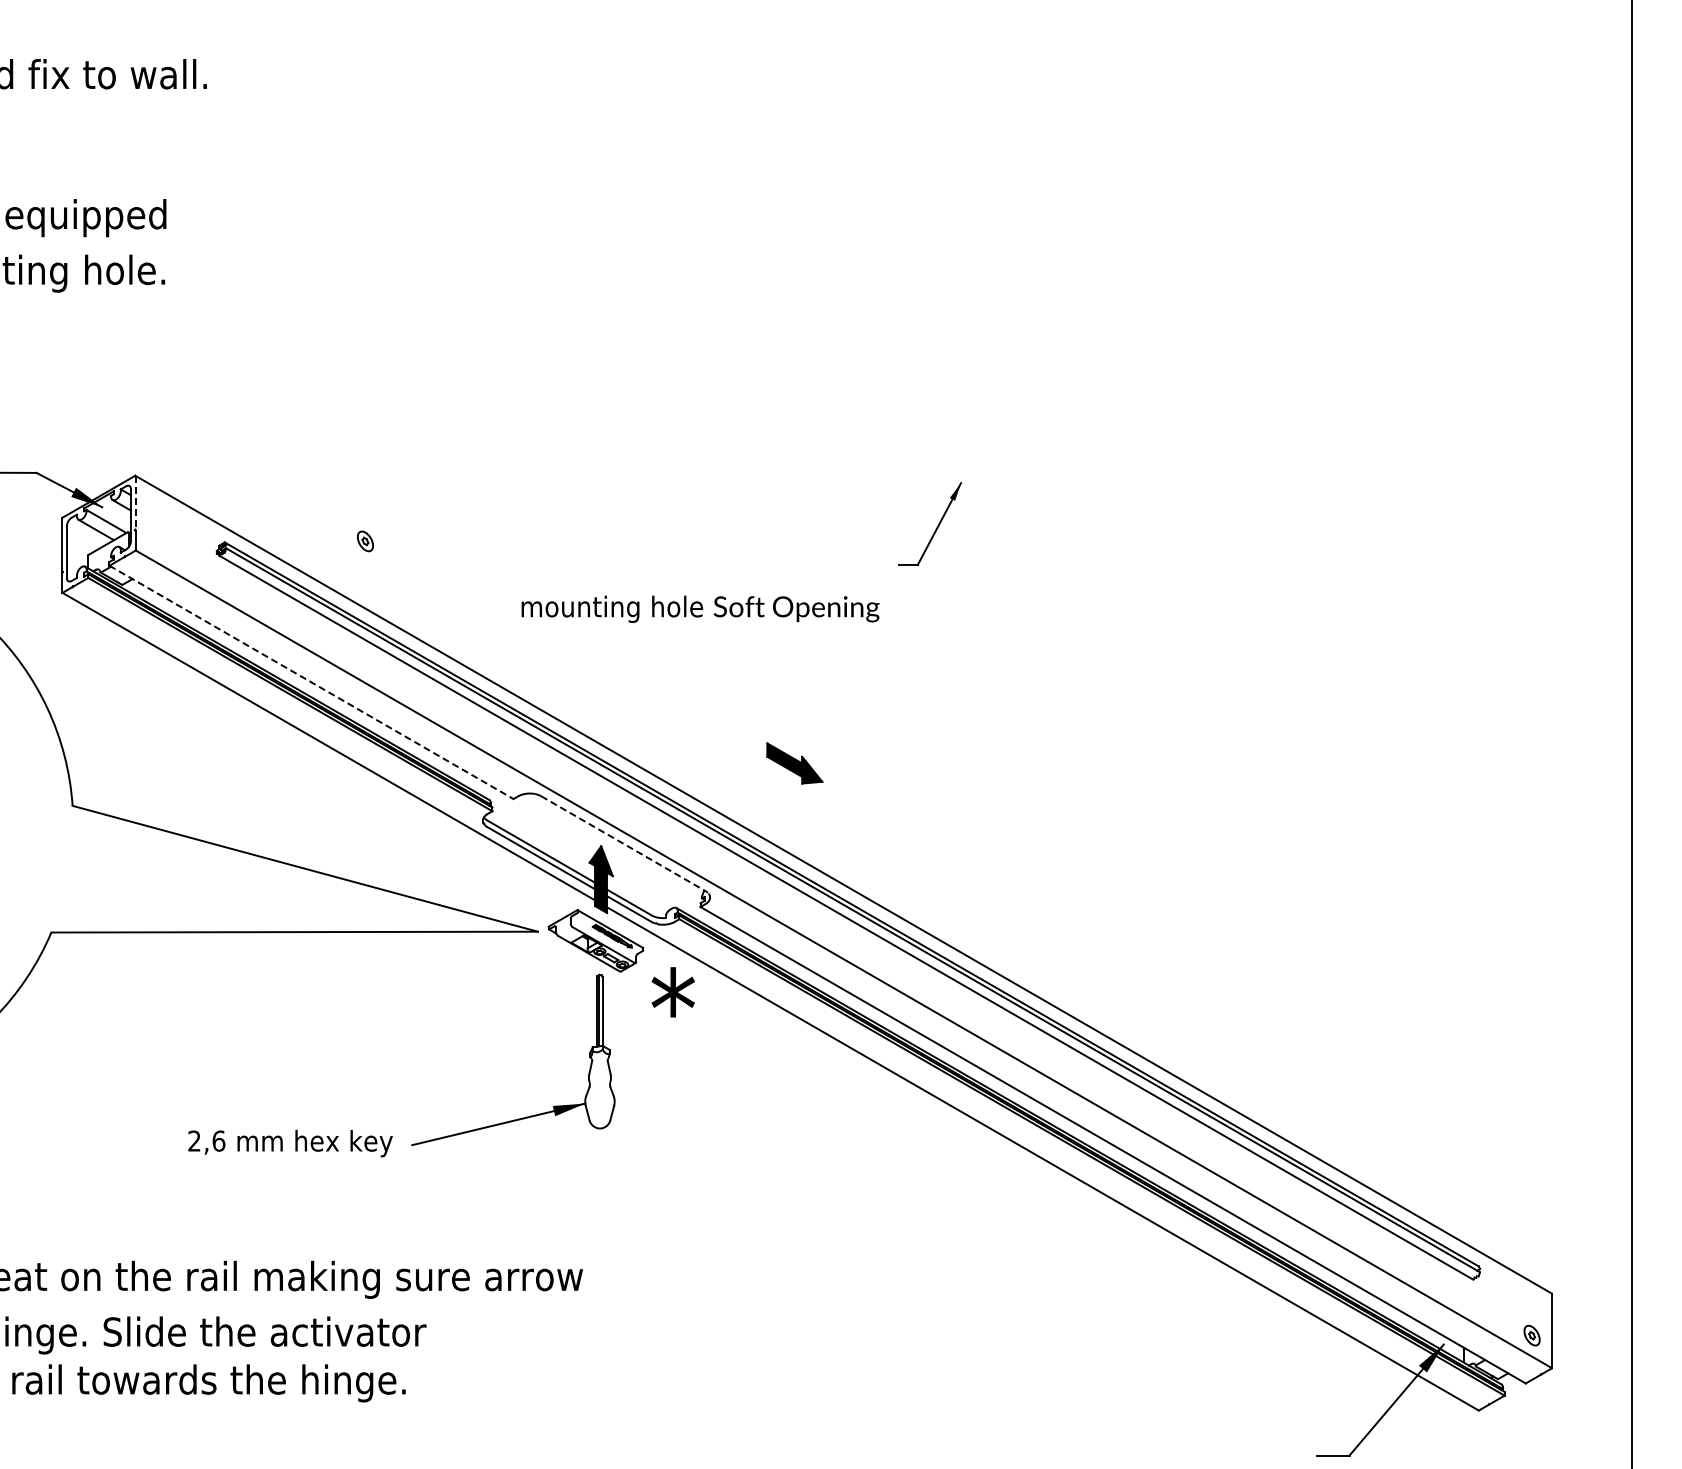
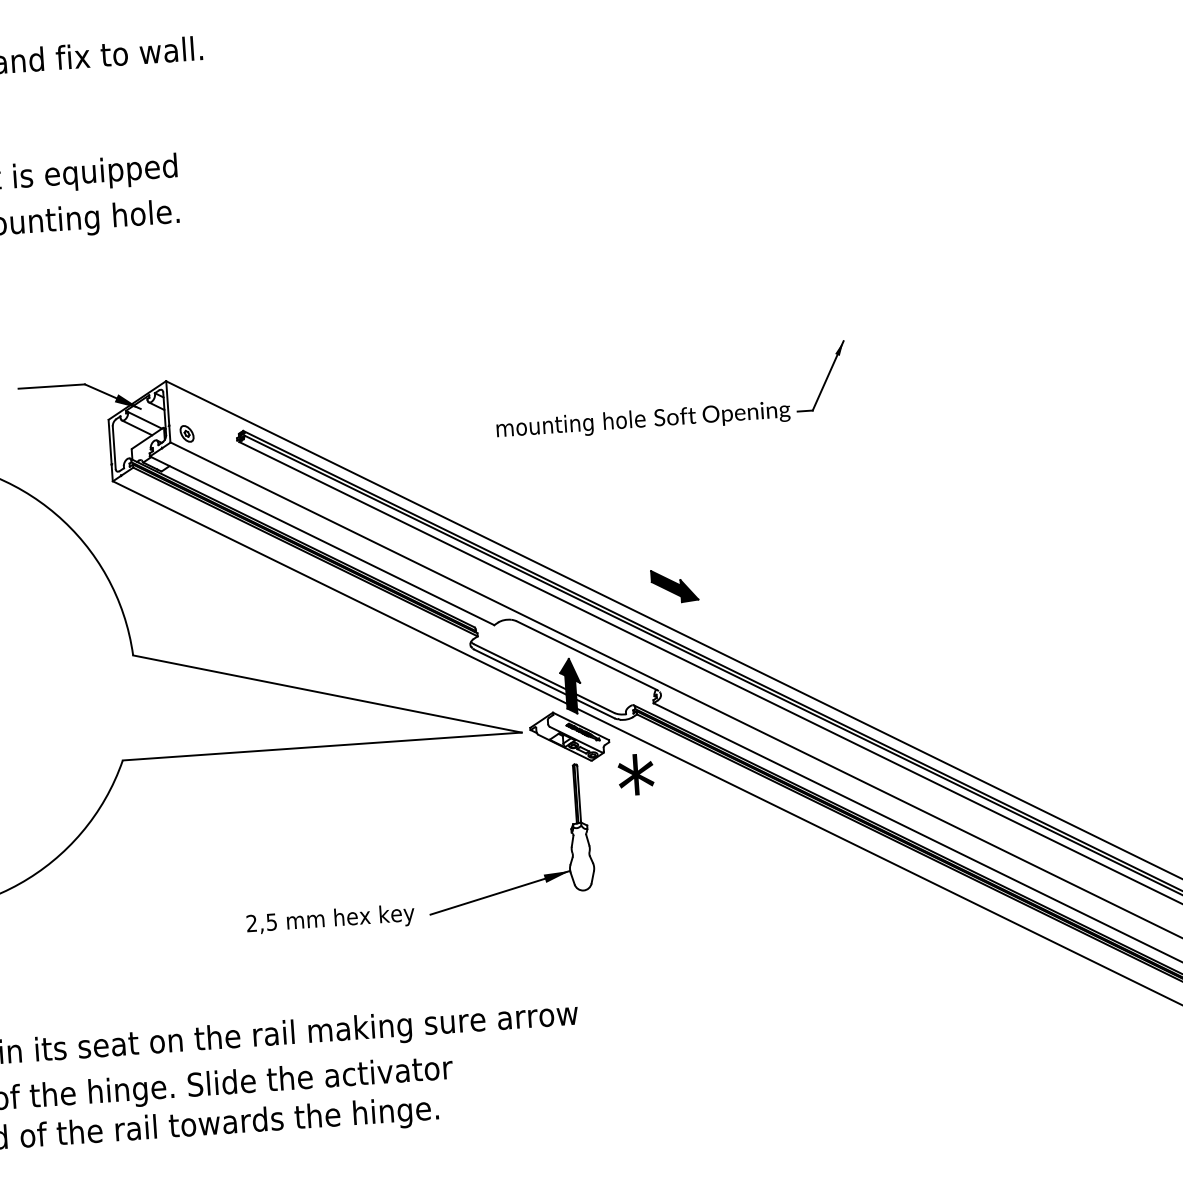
line: (135, 502) -> (167, 403), dashed -> solid
part: (365, 541) -> (187, 433), moved
text: (700, 608) -> (643, 420), moved
line: (311, 682) -> (322, 540), dashed -> solid
part: (794, 763) -> (674, 586), moved
line: (623, 843) -> (586, 655), dashed -> solid
text: (218, 1140) -> (271, 921), 2,6 -> 2,5

